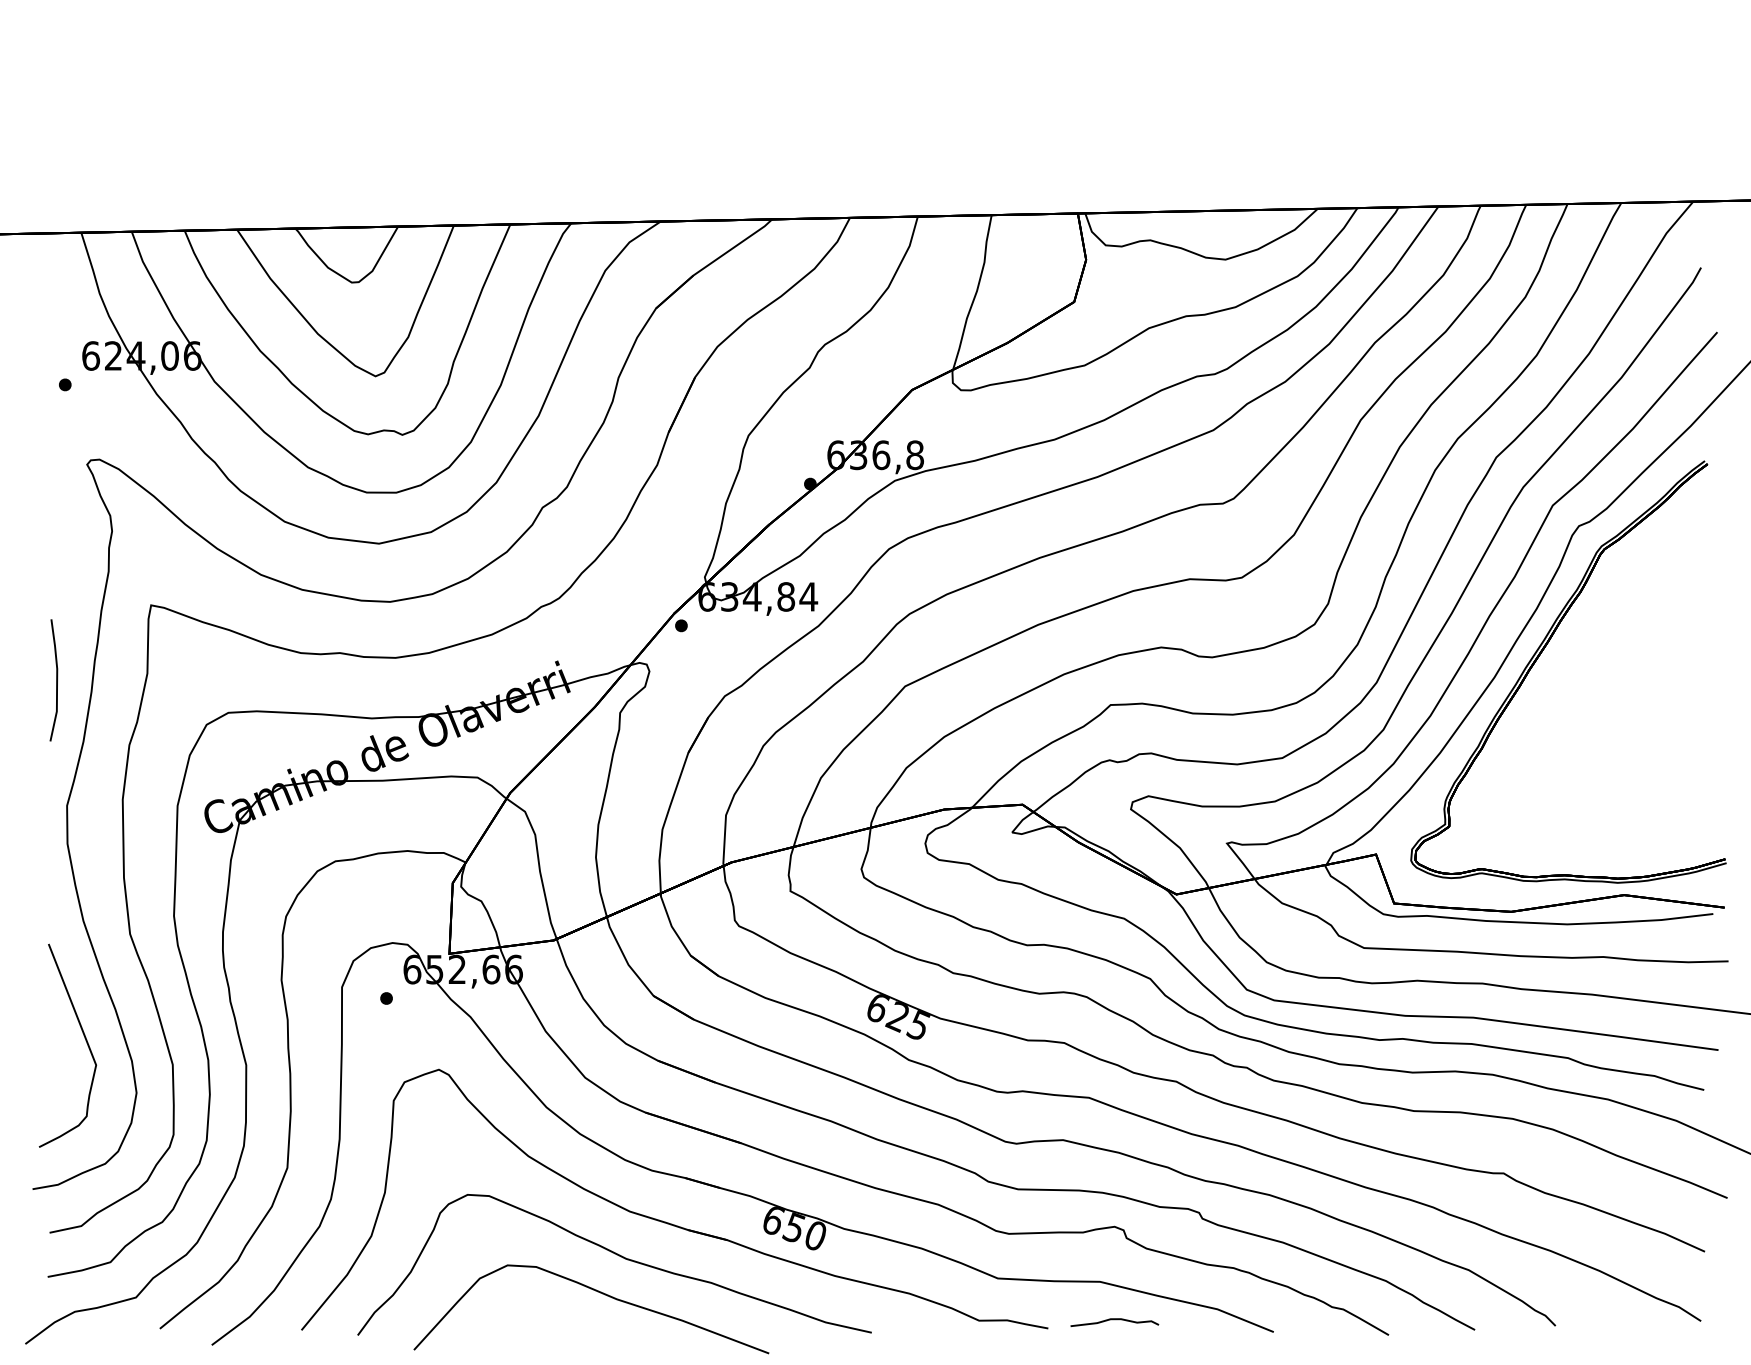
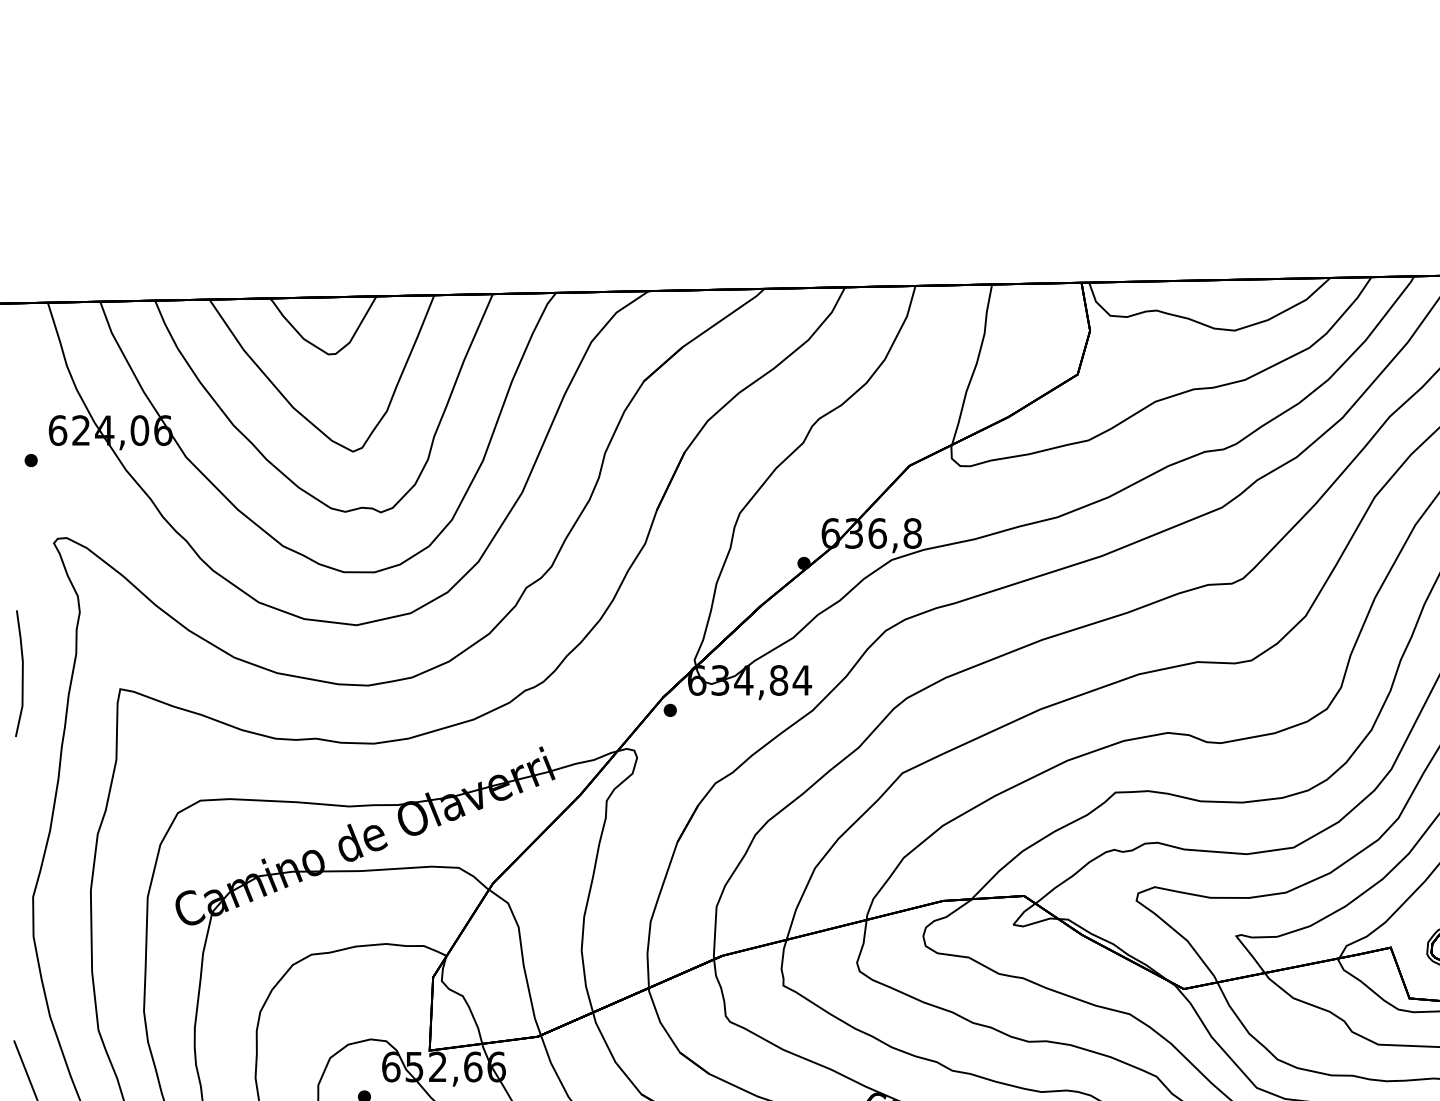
line: (56, 680) -> (22, 673), moved

